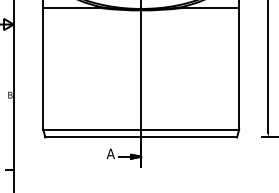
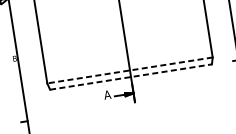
line: (141, 129) -> (130, 70), solid -> dashed
line: (141, 137) -> (131, 77), solid -> dashed

